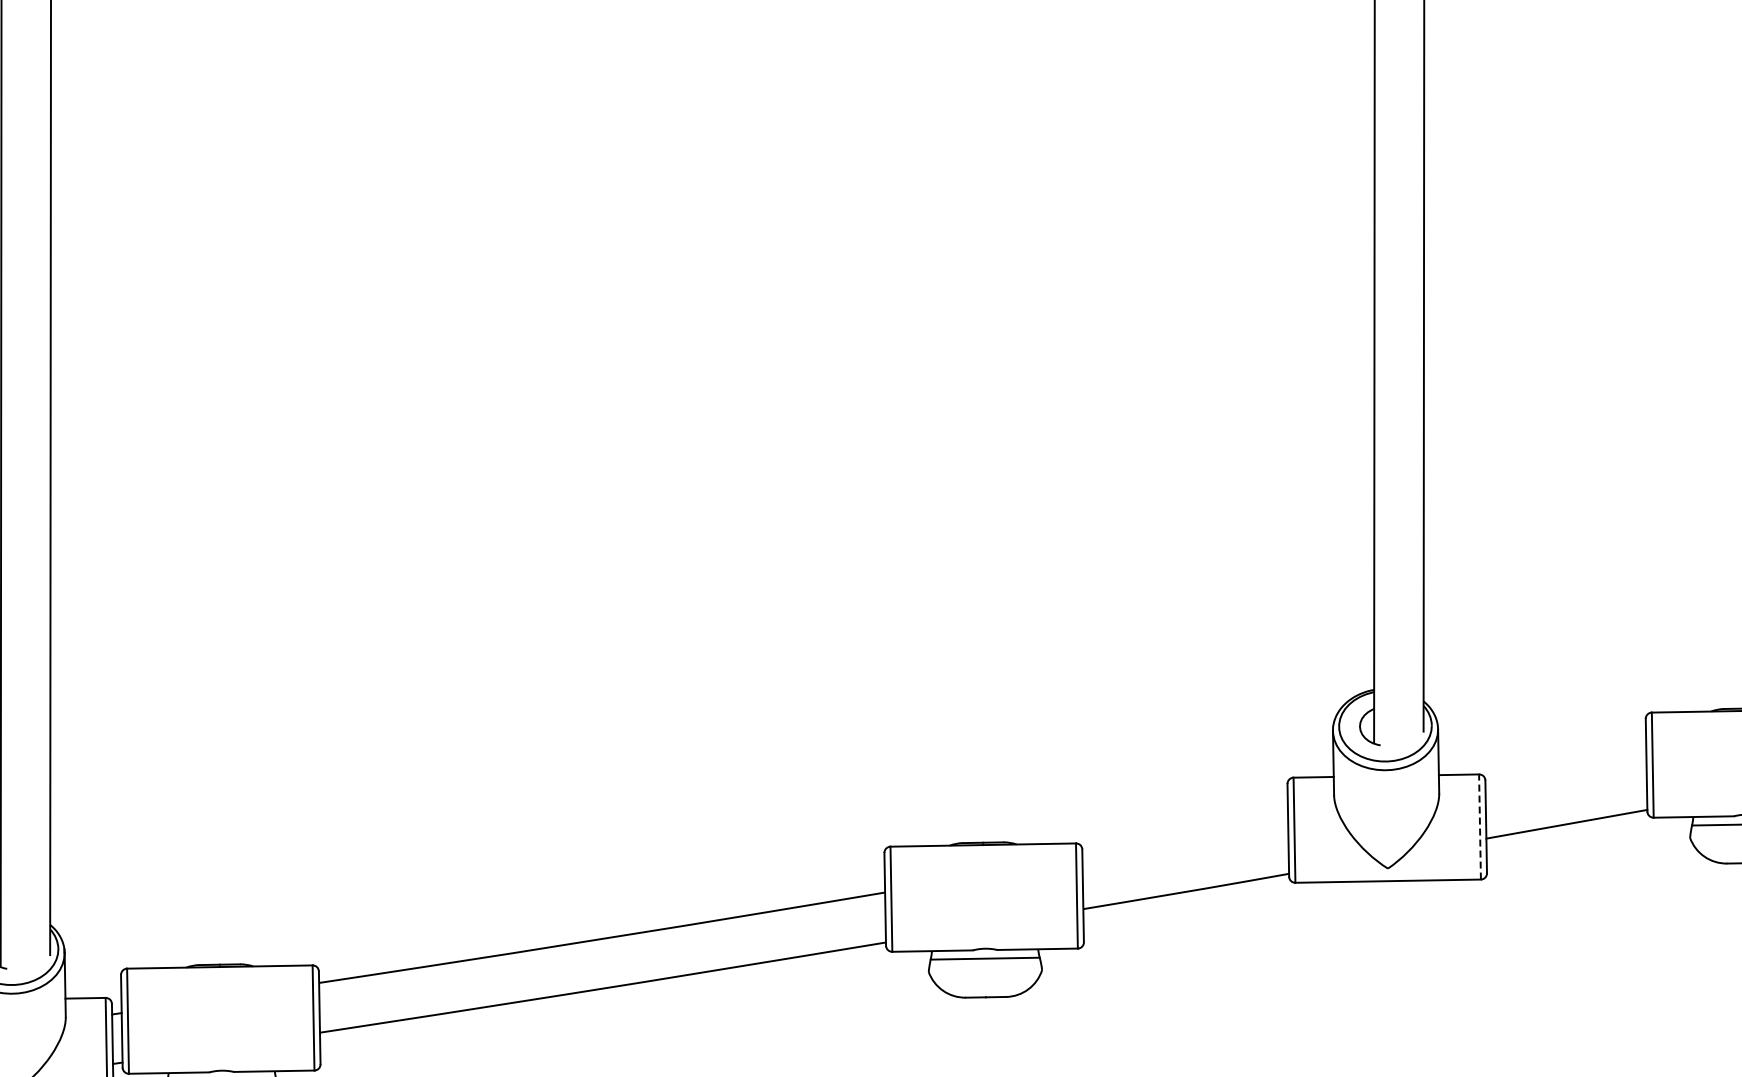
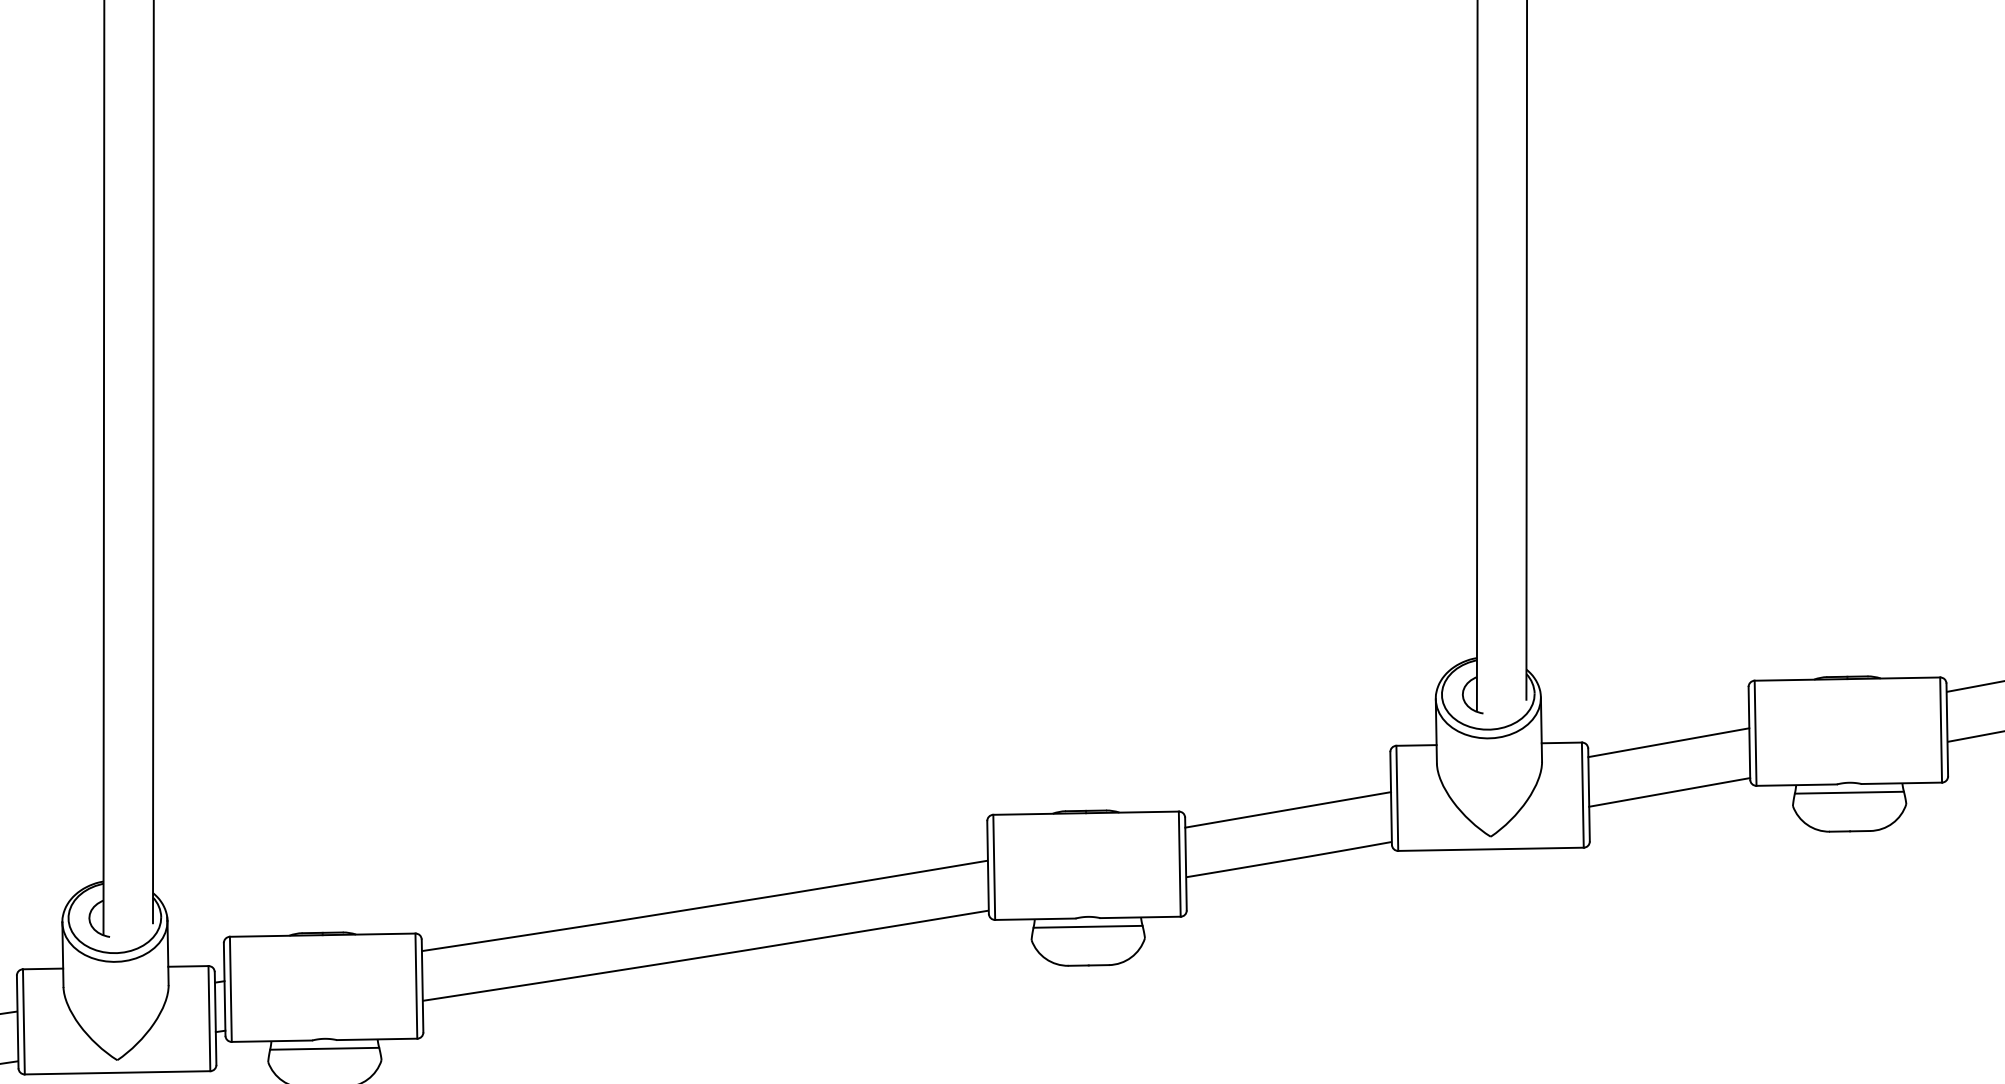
line: (1565, 774) -> (1668, 742), added
line: (1479, 827) -> (1582, 795), dashed -> solid
line: (1185, 841) -> (1288, 809), added

